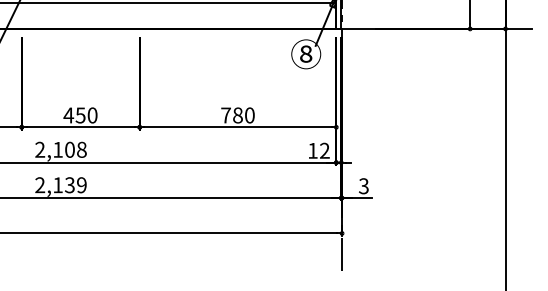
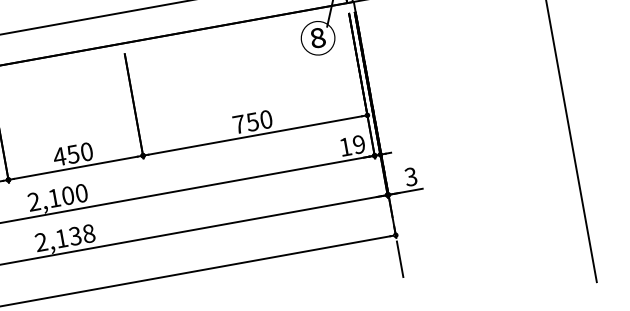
text: (237, 115) -> (252, 122), 780 -> 750
text: (81, 149) -> (81, 192), 2,108 -> 2,100
text: (324, 150) -> (358, 144), 12 -> 19
text: (81, 185) -> (88, 234), 2,139 -> 2,138

